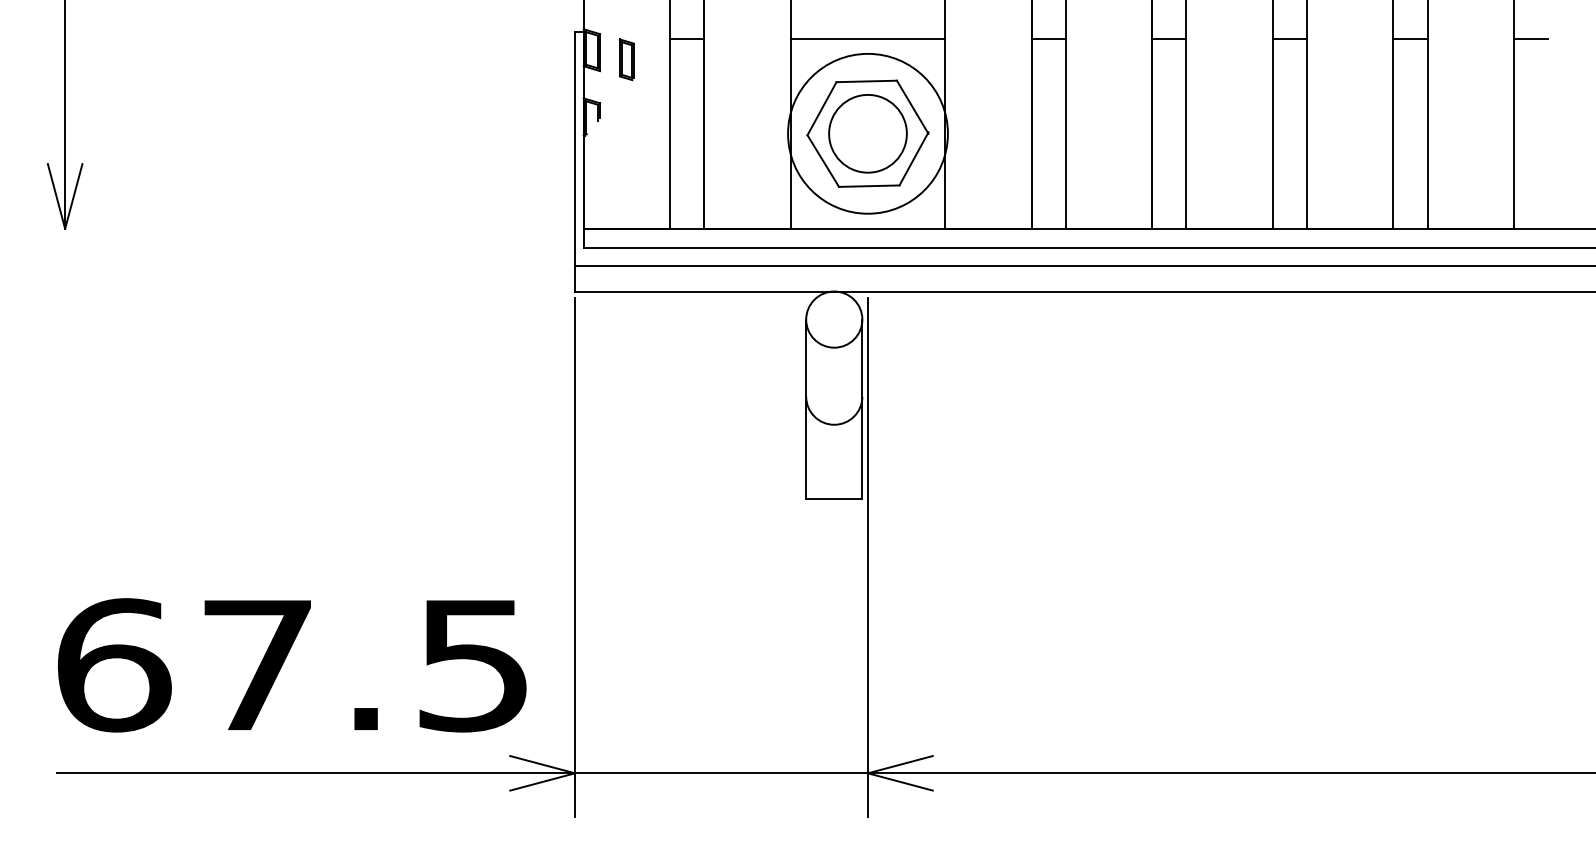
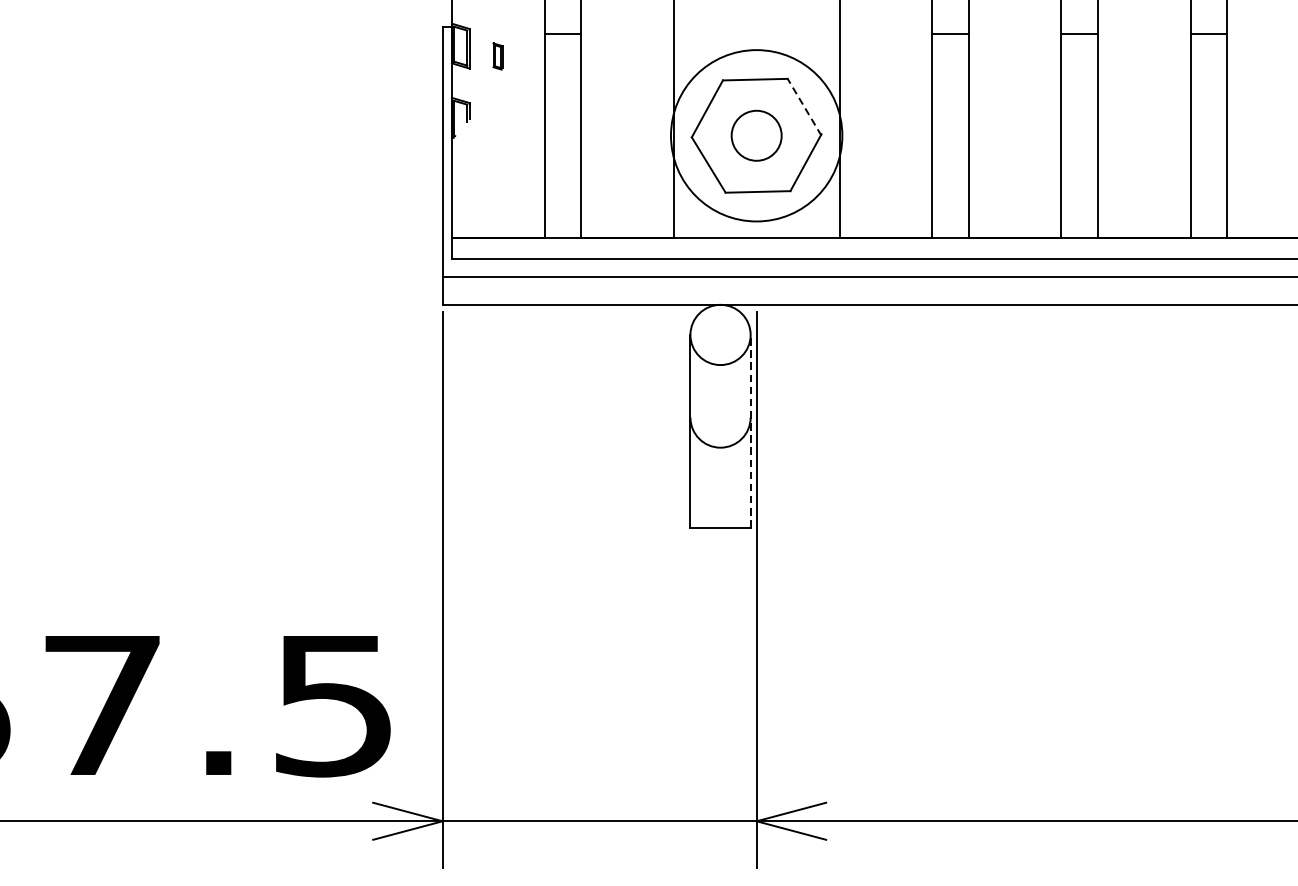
line: (867, 38) -> (756, 33), removed
part: (626, 59) -> (497, 56), size x0.6
line: (912, 107) -> (804, 107), solid -> dashed
circle: (867, 133) -> (756, 135), size x0.6
line: (862, 409) -> (750, 431), solid -> dashed

